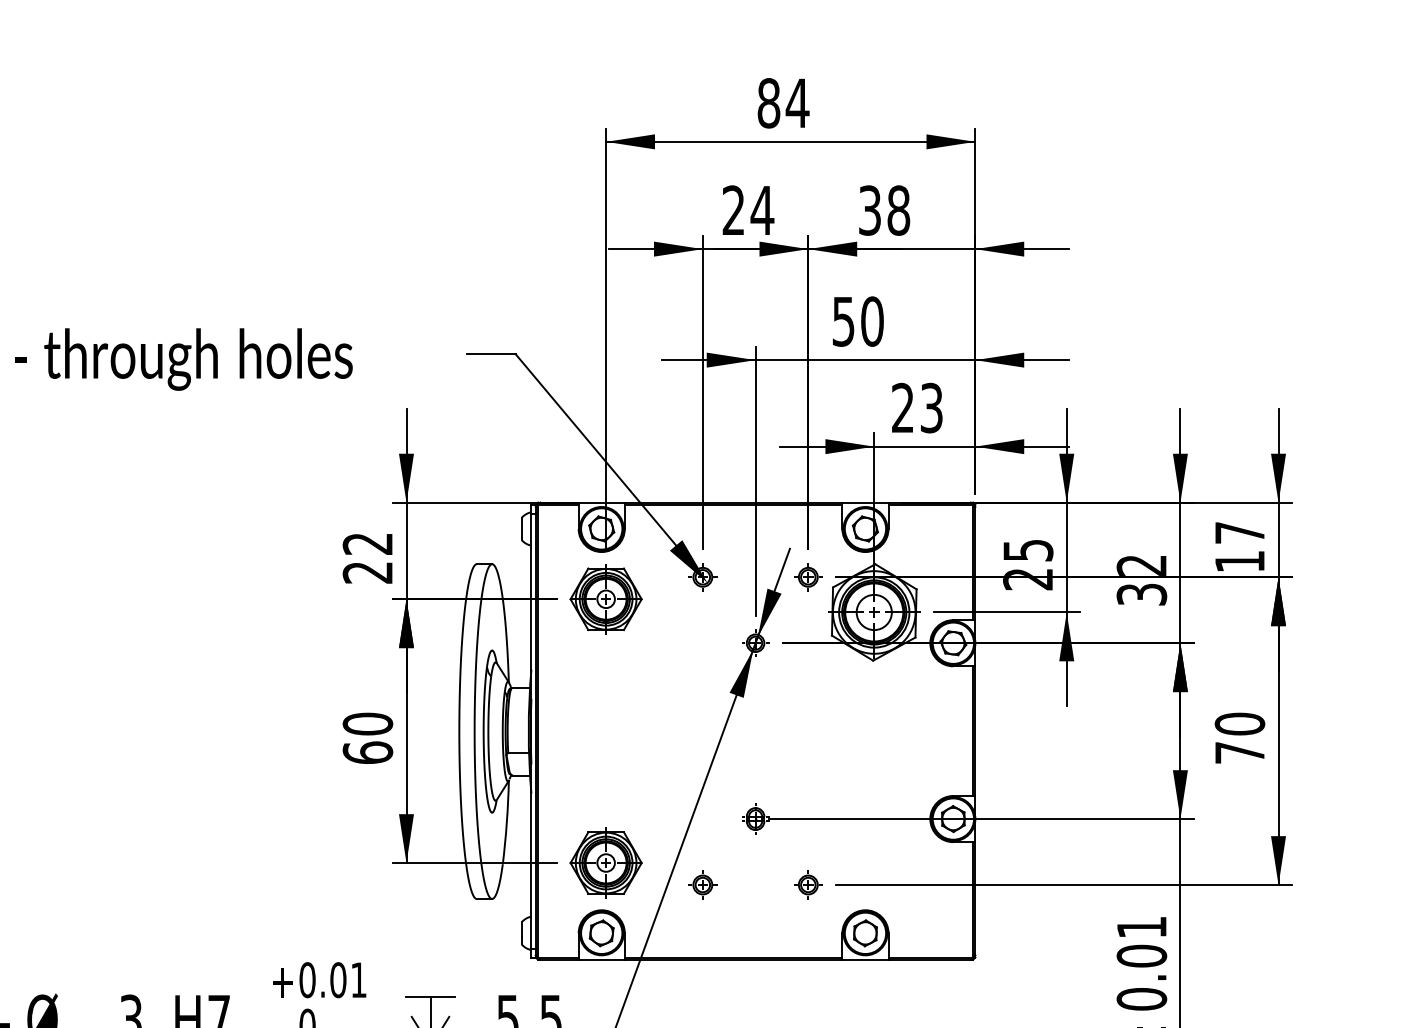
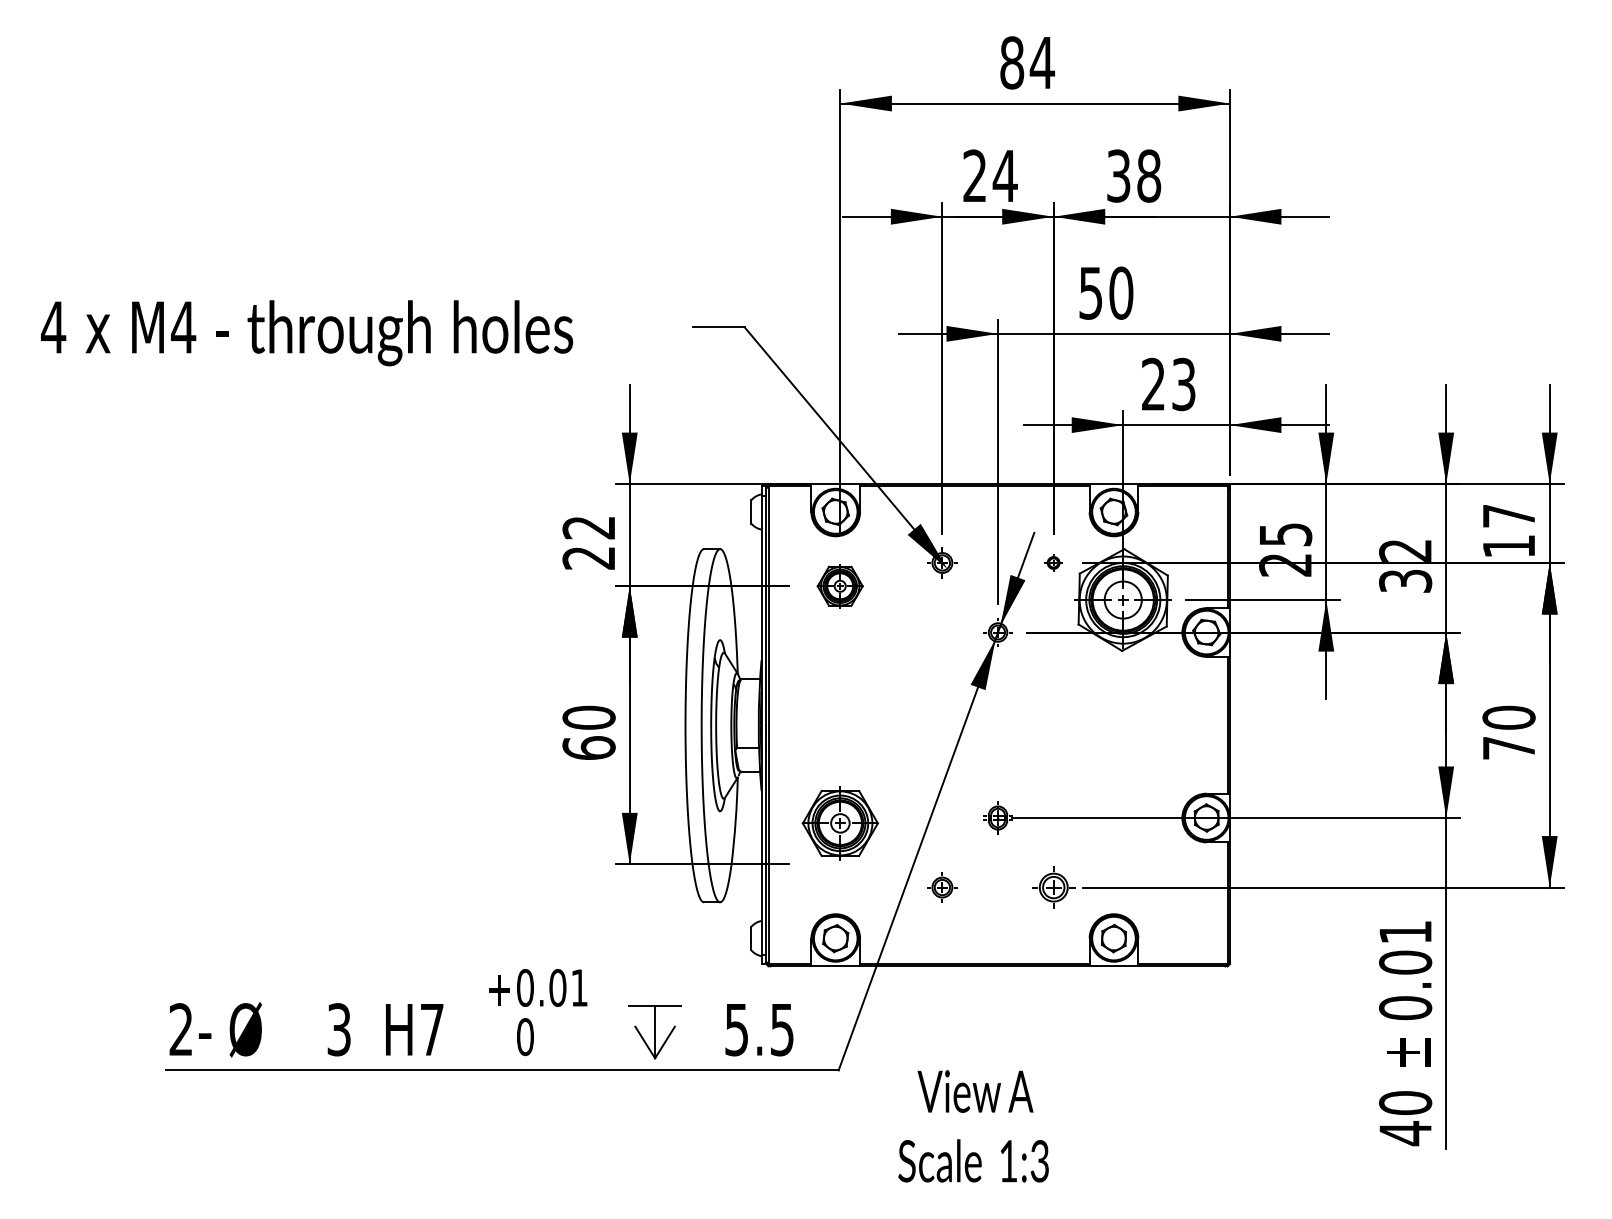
part: (808, 576) -> (1053, 562), size x0.6
part: (605, 599) -> (839, 586), size x0.6
part: (605, 863) -> (839, 823), moved
part: (808, 884) -> (1053, 887), size x1.4

